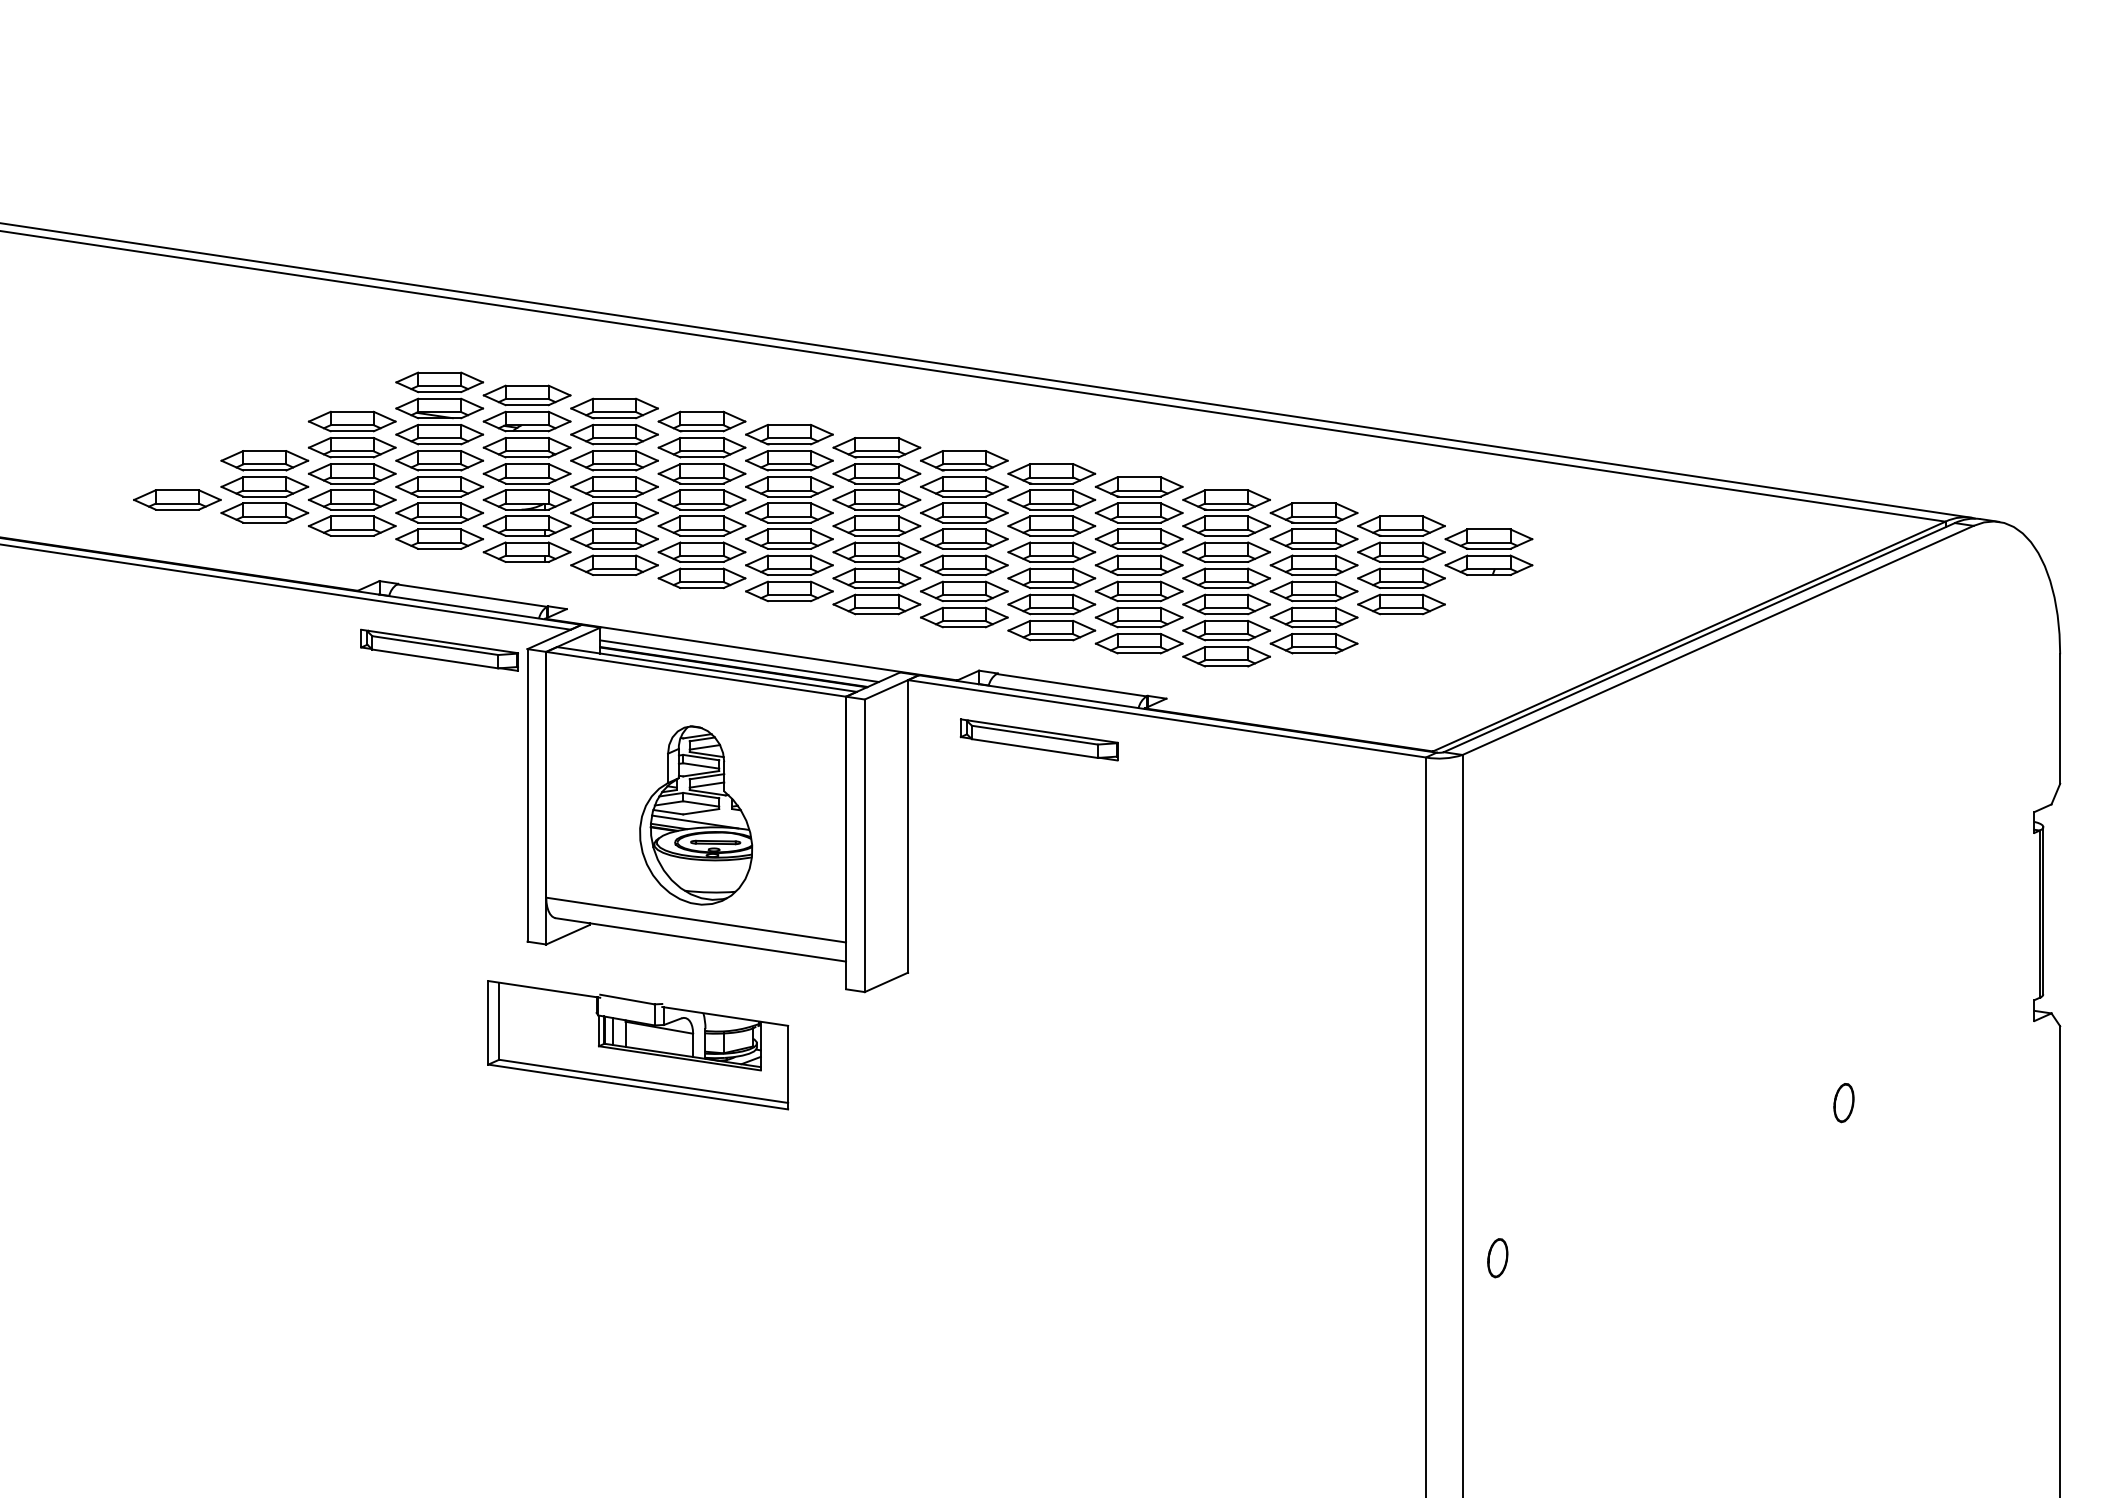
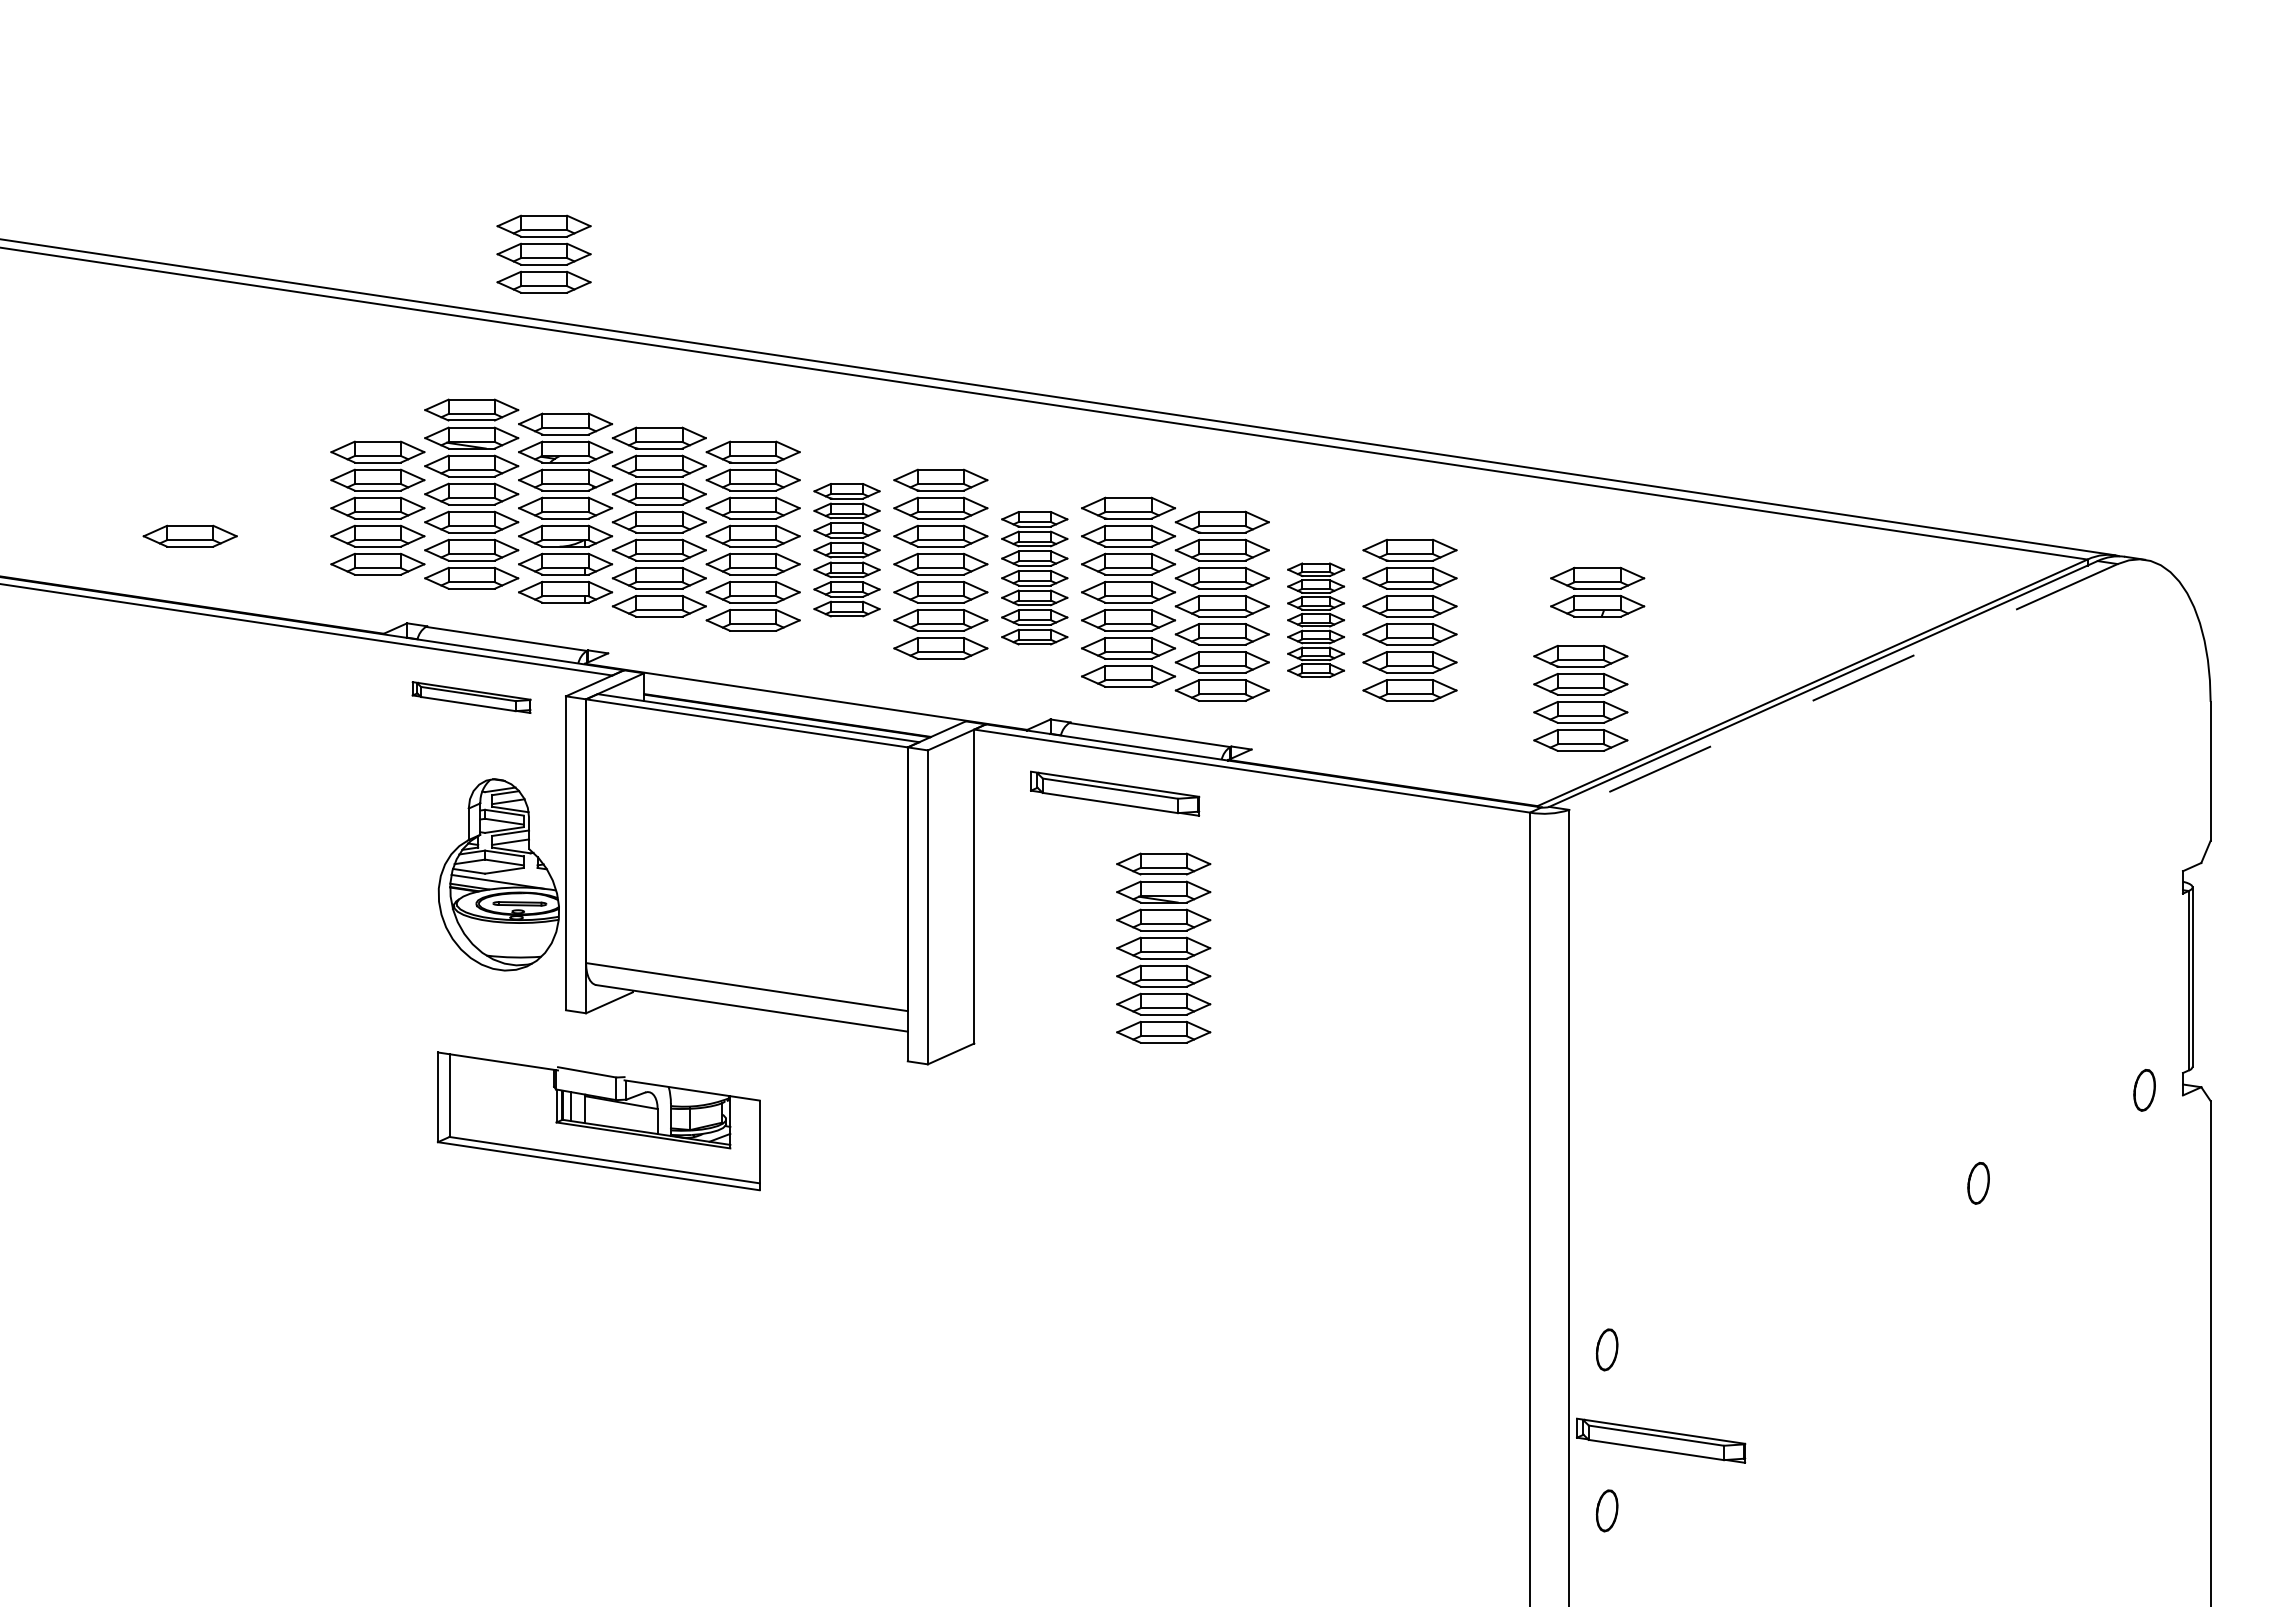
part: (264, 486) -> (543, 253), moved
part: (788, 512) -> (846, 549), size x0.7
part: (964, 538) -> (1034, 577), size x0.7
part: (1401, 564) -> (1580, 697), moved
part: (1226, 577) -> (1315, 619), size x0.6
line: (1718, 640) -> (1843, 687), solid -> dashed
part: (439, 650) -> (471, 697), size x0.7
line: (739, 660) -> (793, 708), removed
part: (695, 815) -> (498, 874), moved
part: (1084, 883) -> (1163, 947), added
part: (1998, 1016) -> (2144, 1090), added
part: (637, 1045) -> (598, 1121), moved
part: (1548, 1342) -> (1661, 1440), added
part: (1497, 1407) -> (1606, 1510), added

